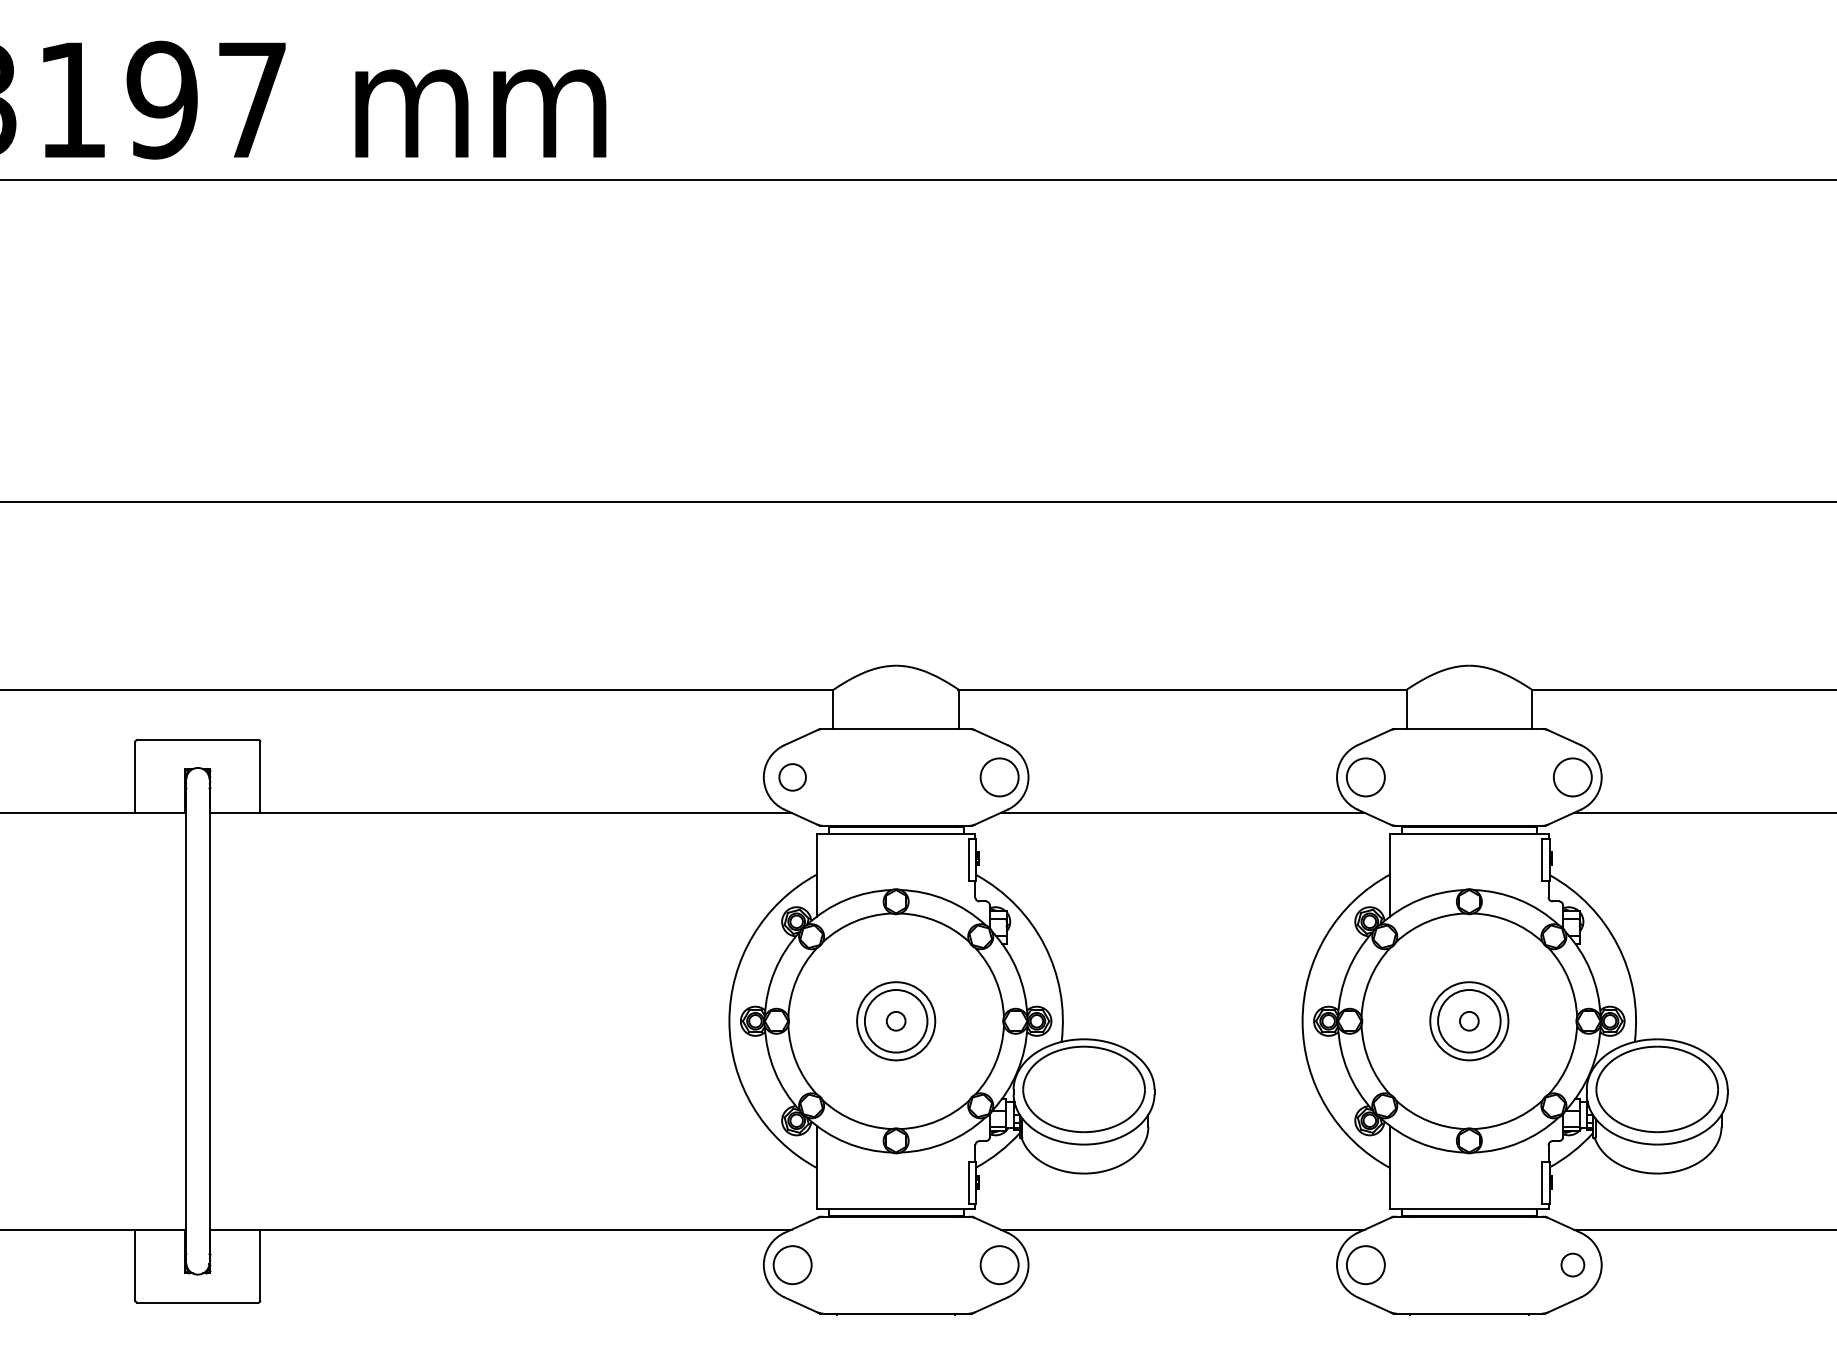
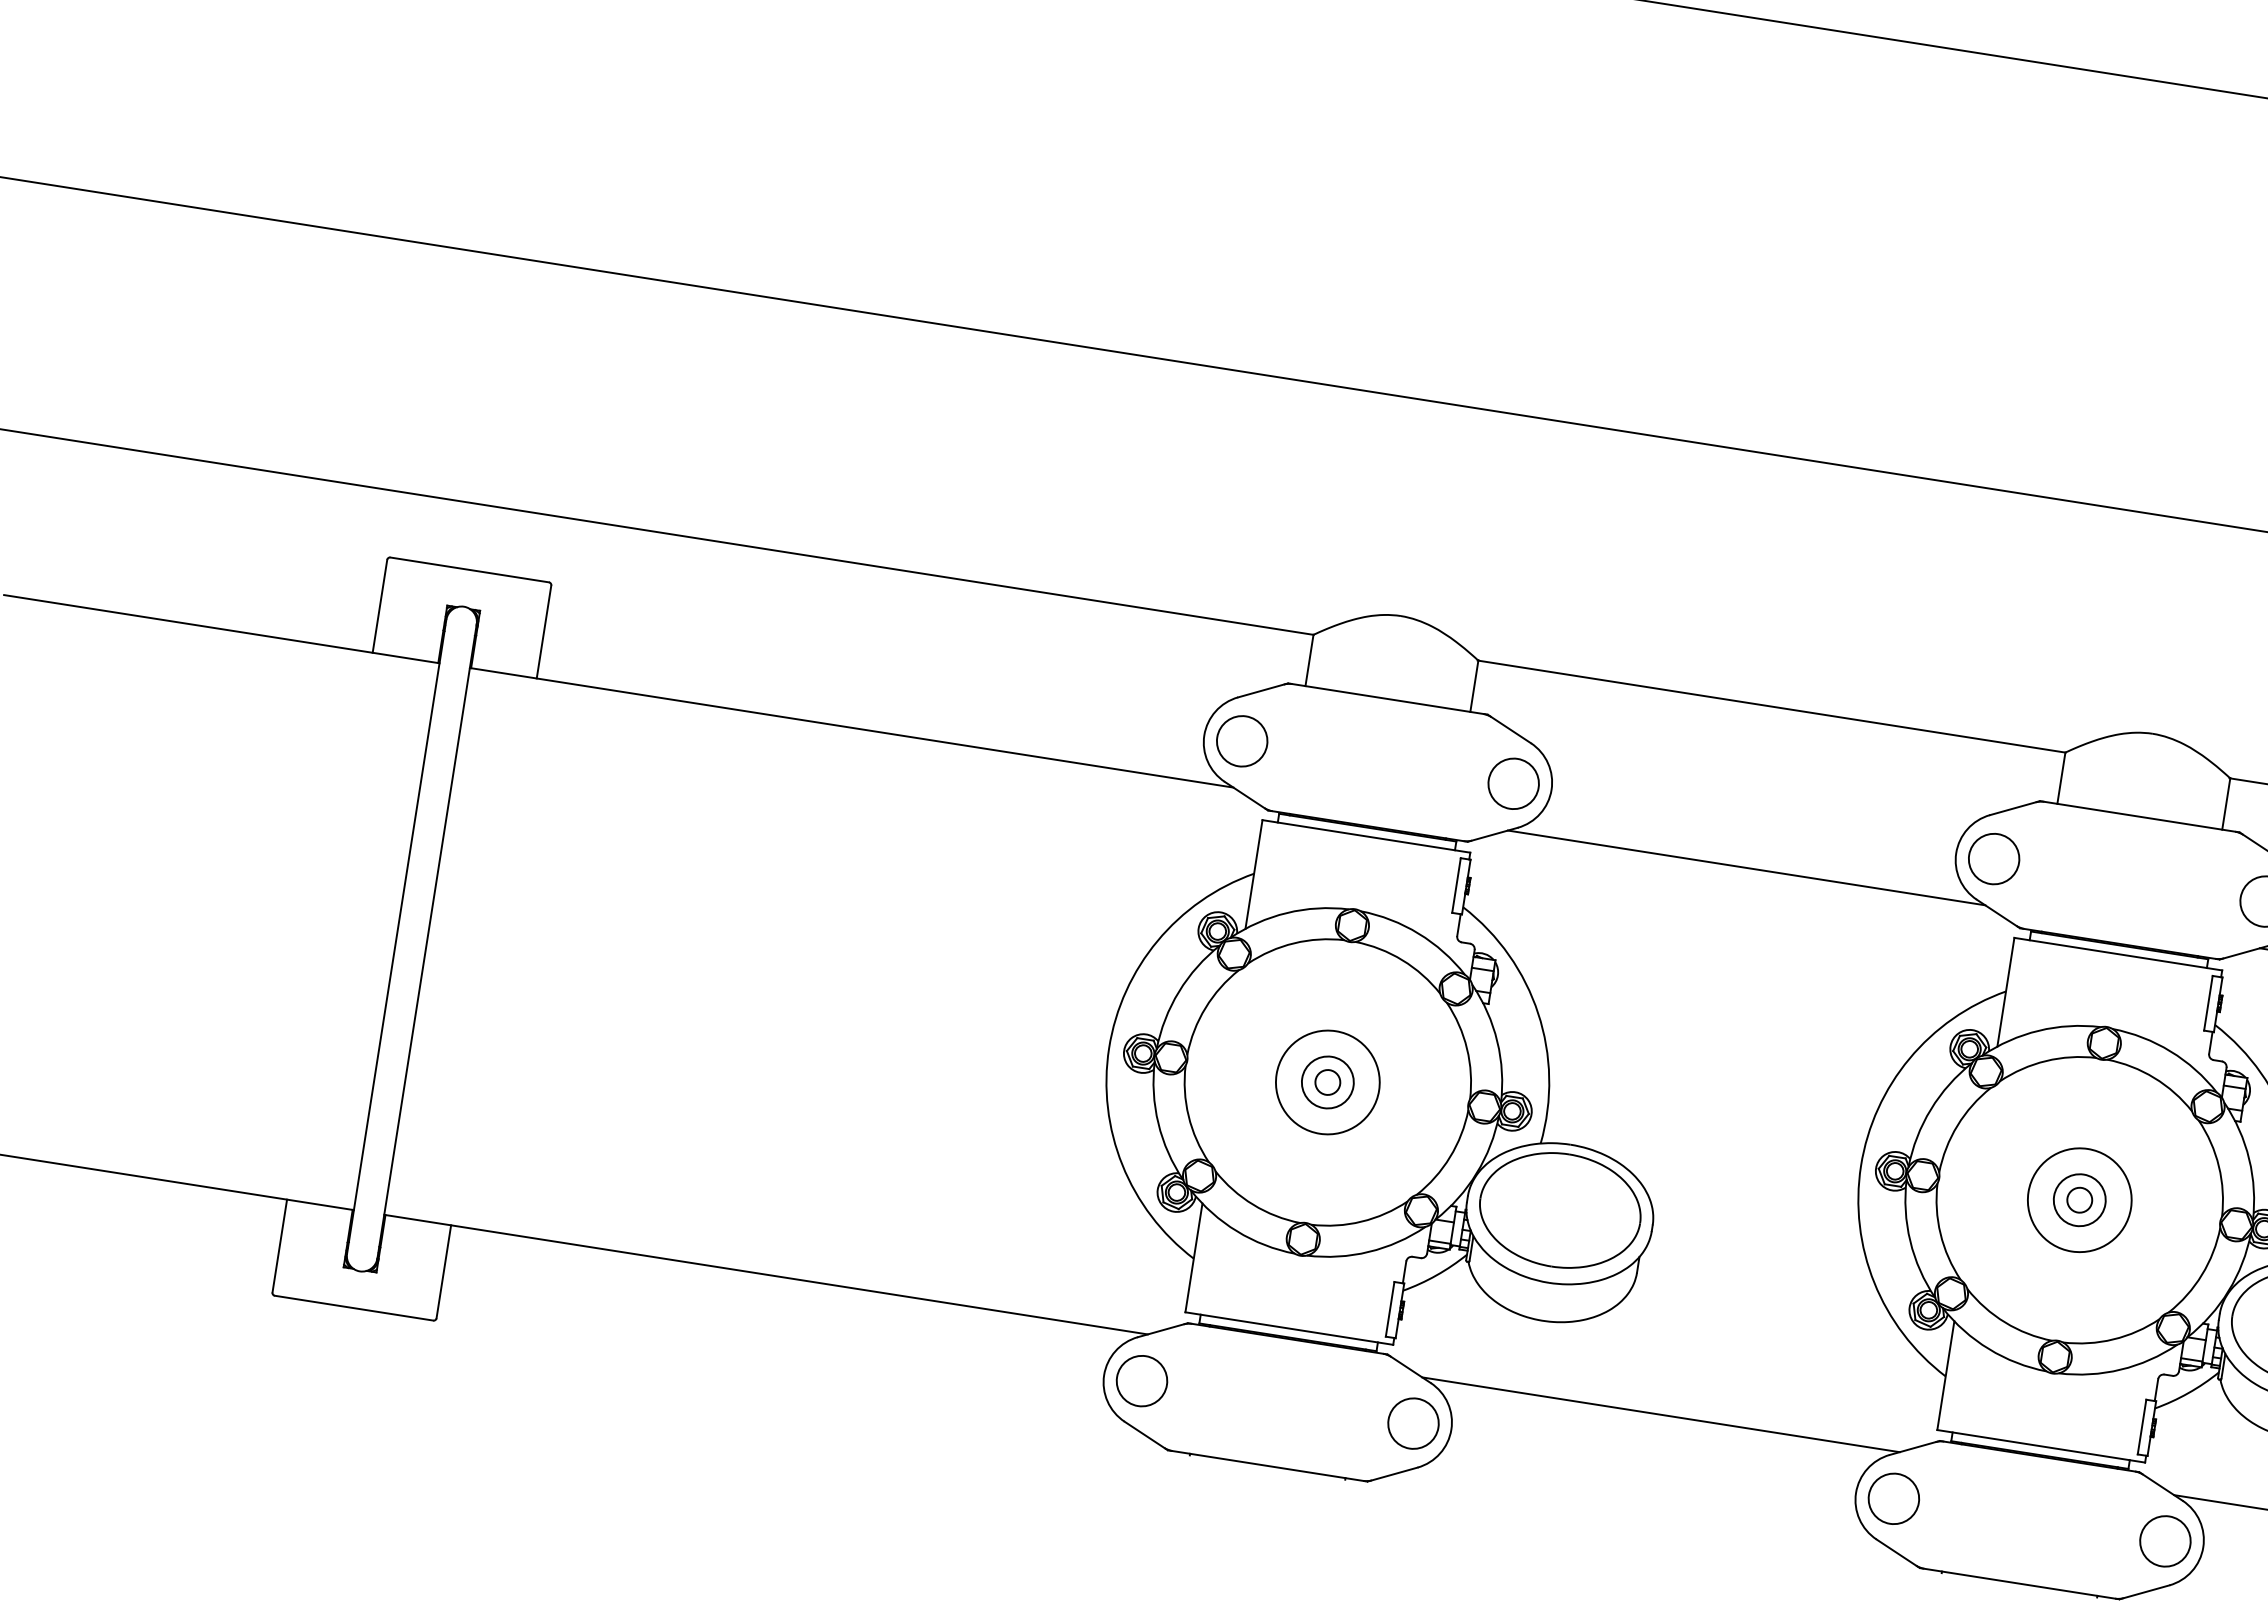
circle: (792, 777) -> (1241, 741), size x1.43
circle: (895, 1020) -> (1327, 1081), size x0.62
circle: (1468, 1020) -> (2078, 1199), size x0.62
circle: (1572, 1264) -> (2165, 1540), size x1.67

